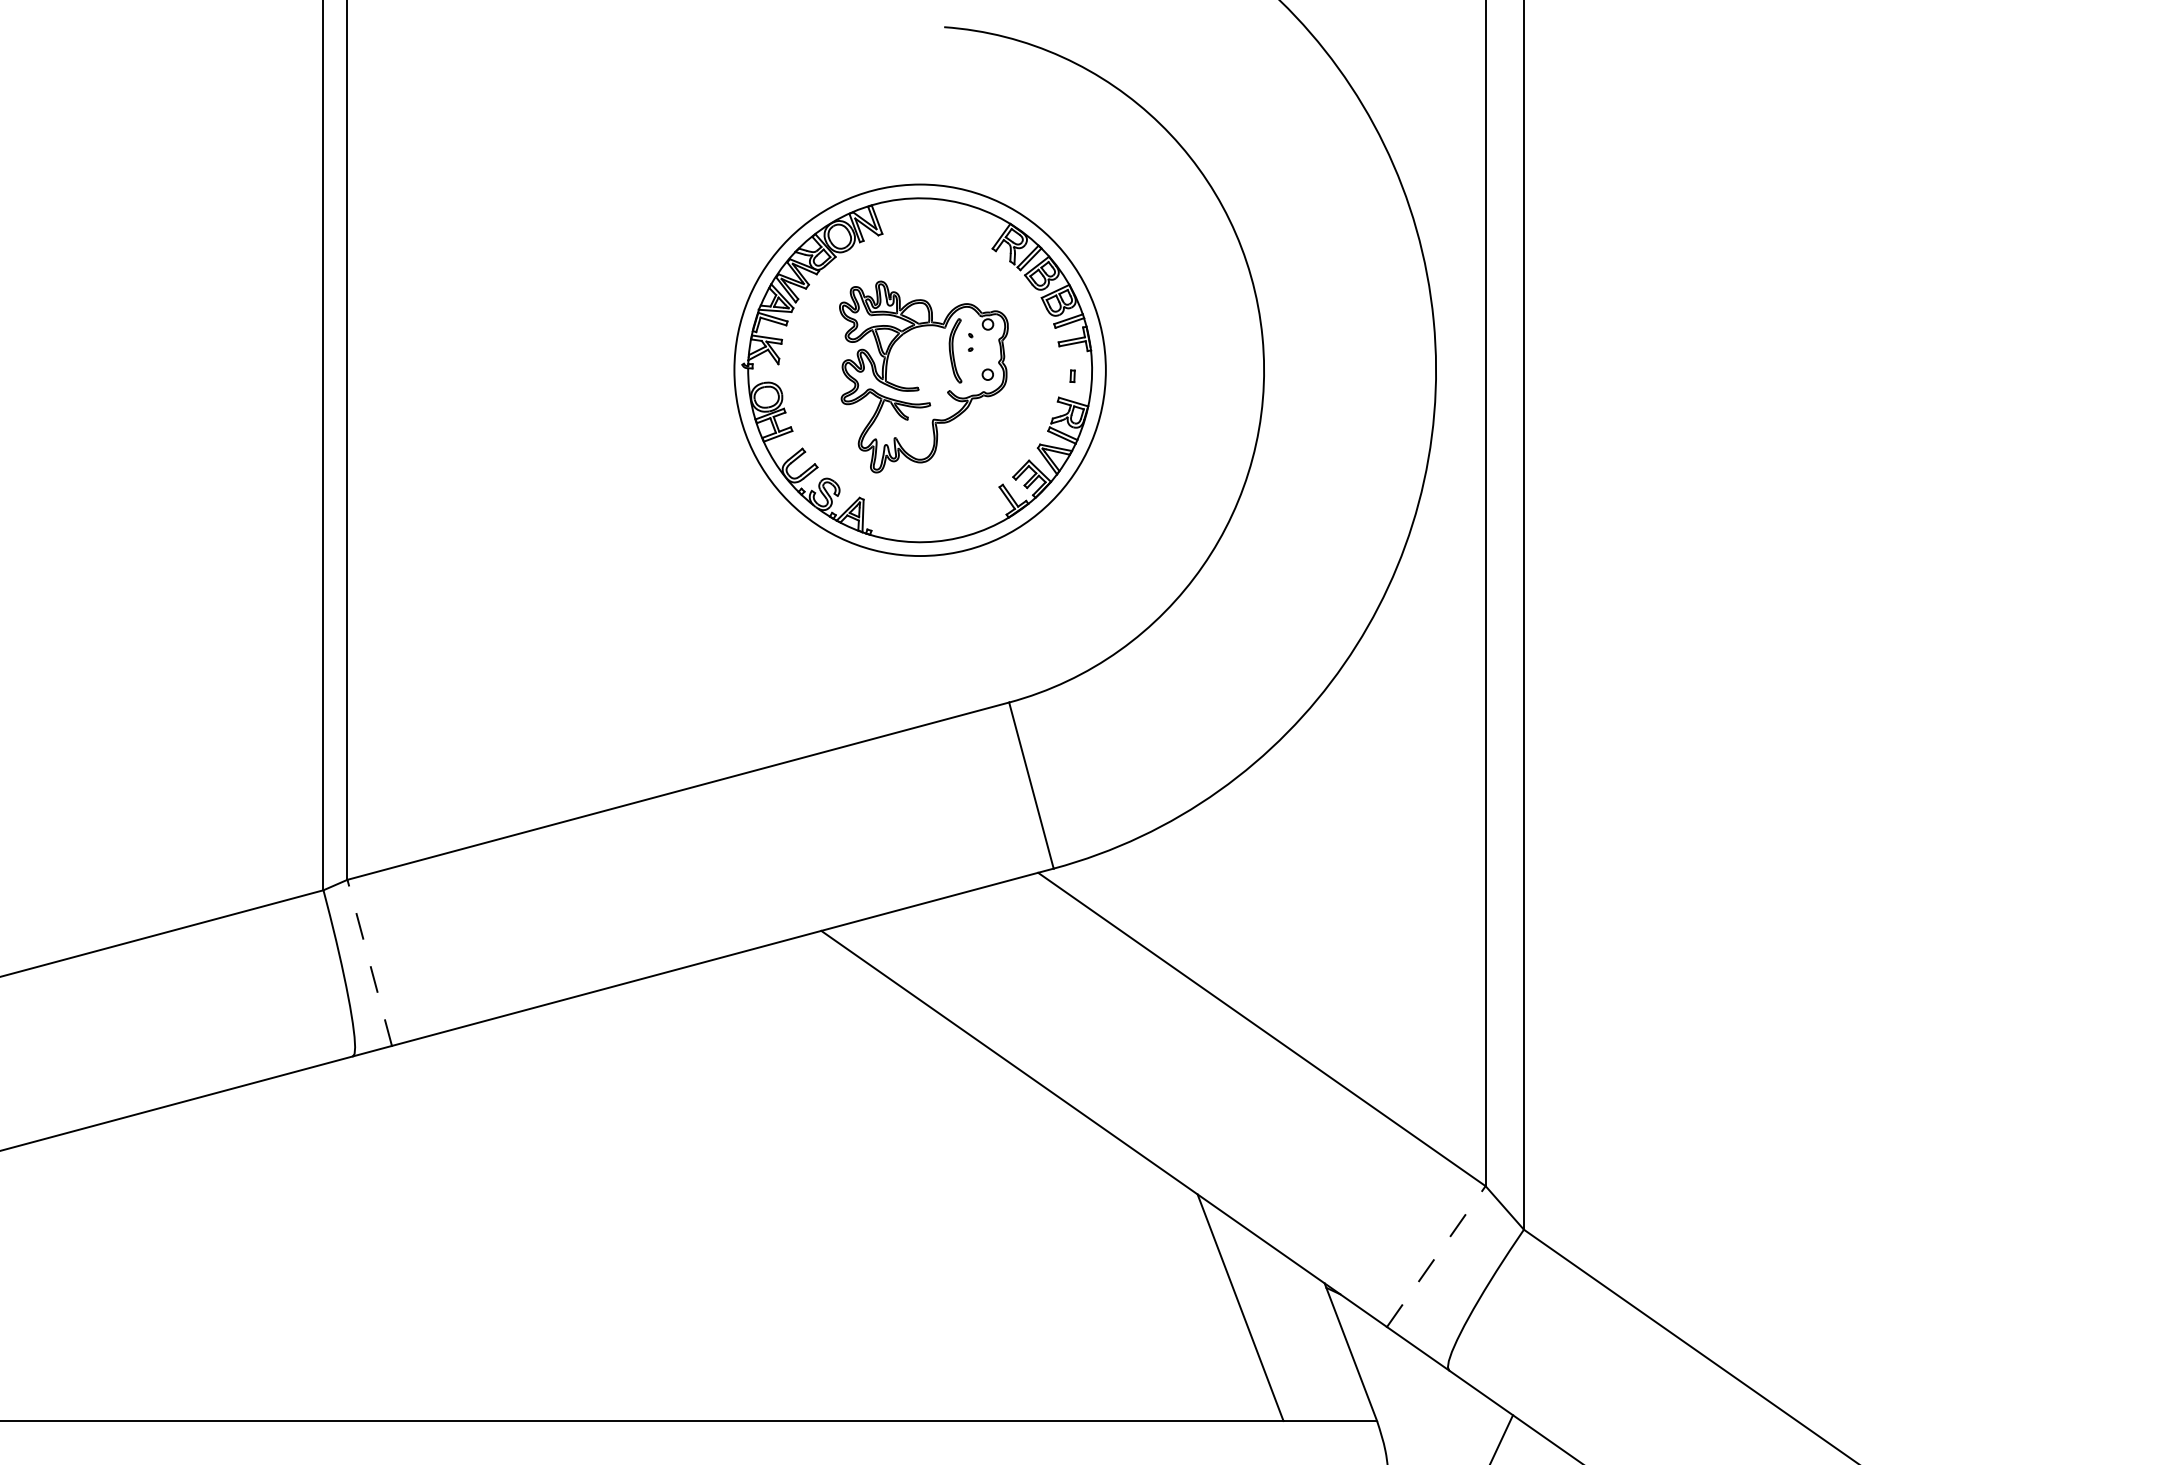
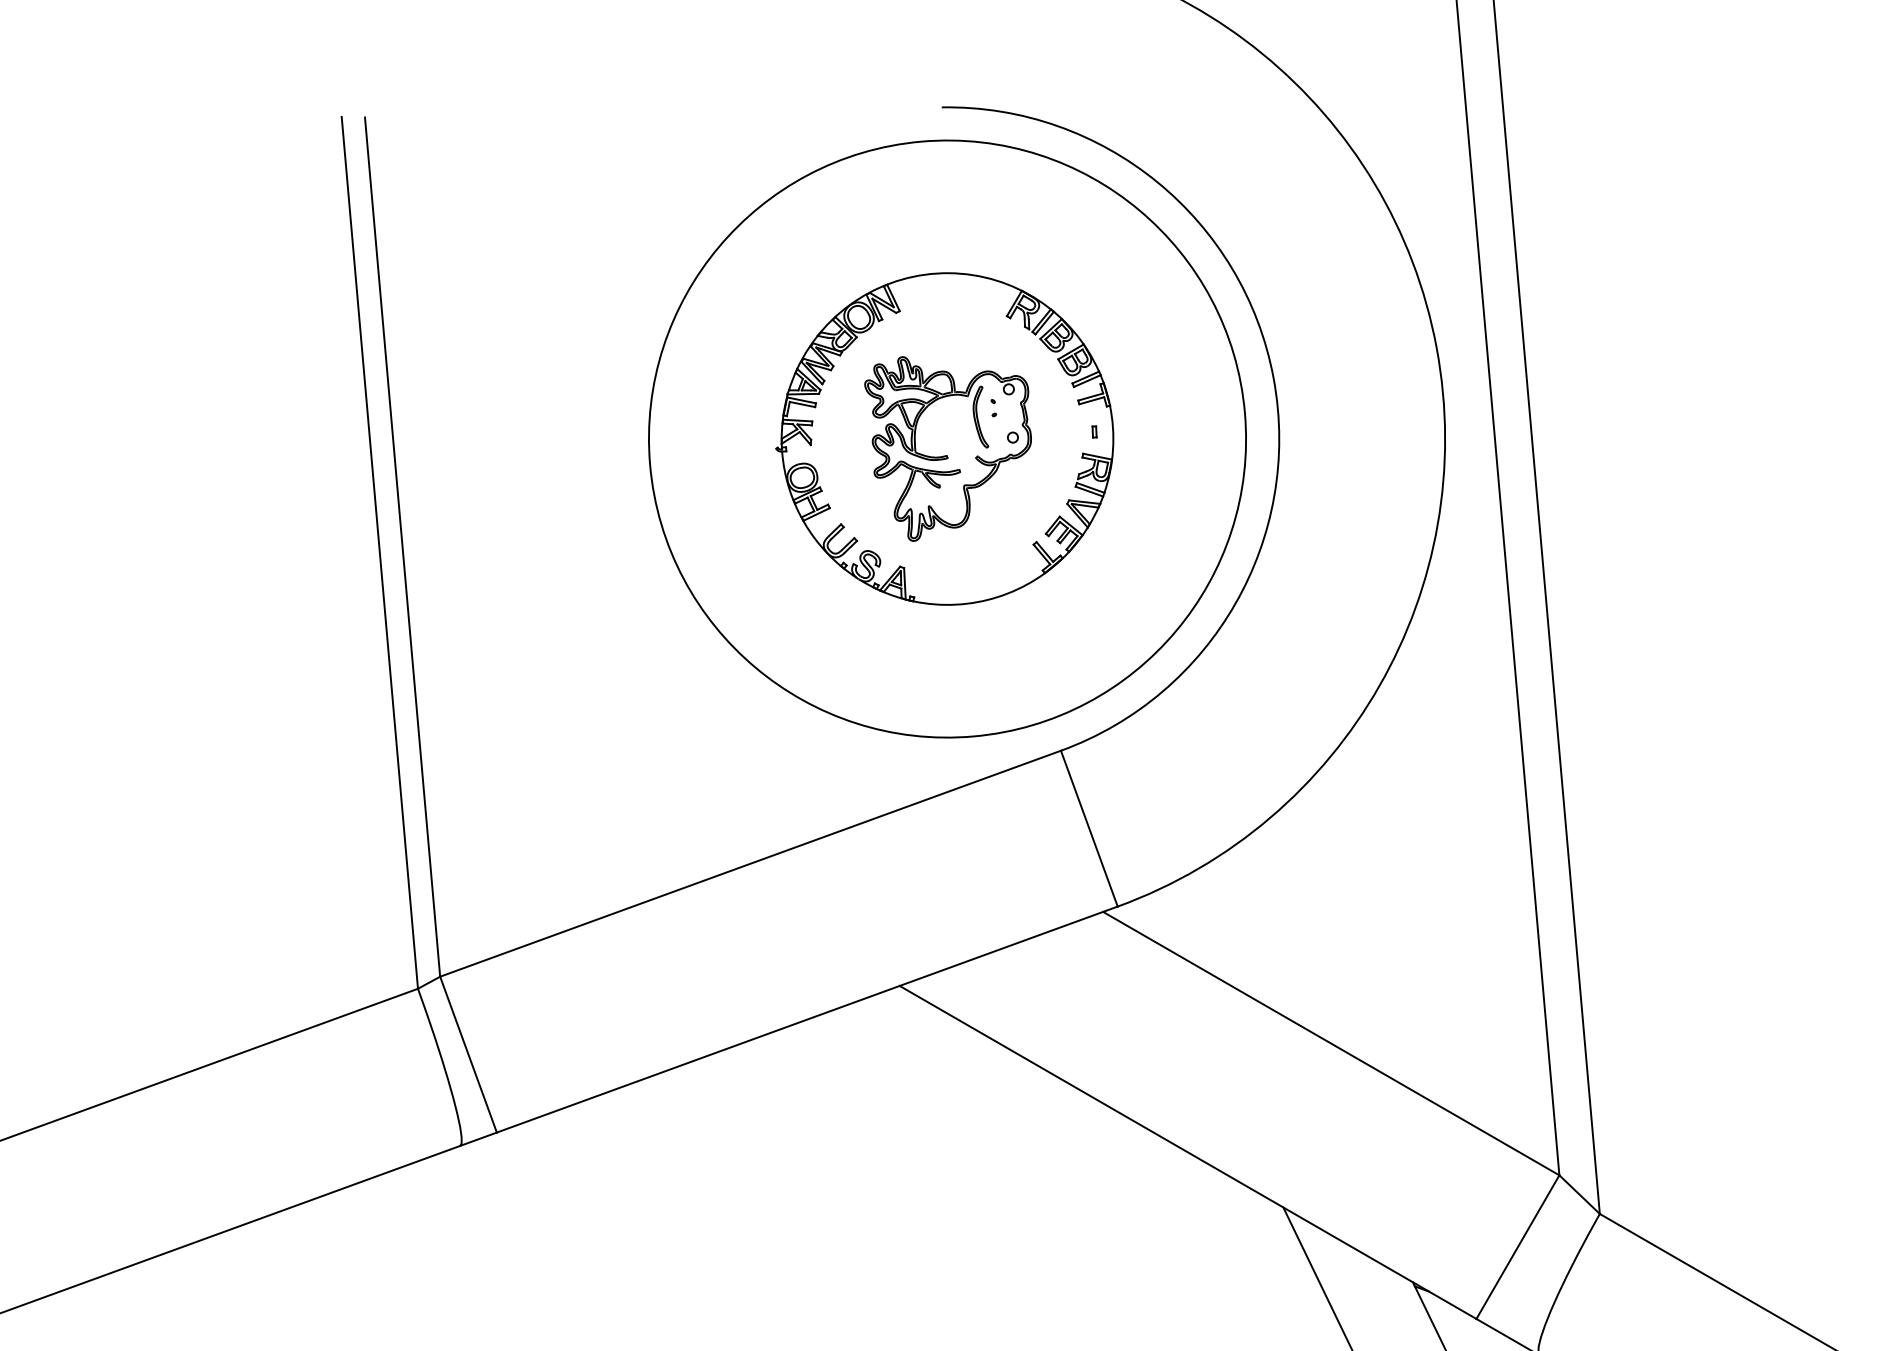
circle: (919, 369) -> (946, 438), size x1.67
line: (369, 962) -> (468, 1054), dashed -> solid
line: (1436, 1256) -> (1518, 1247), dashed -> solid

